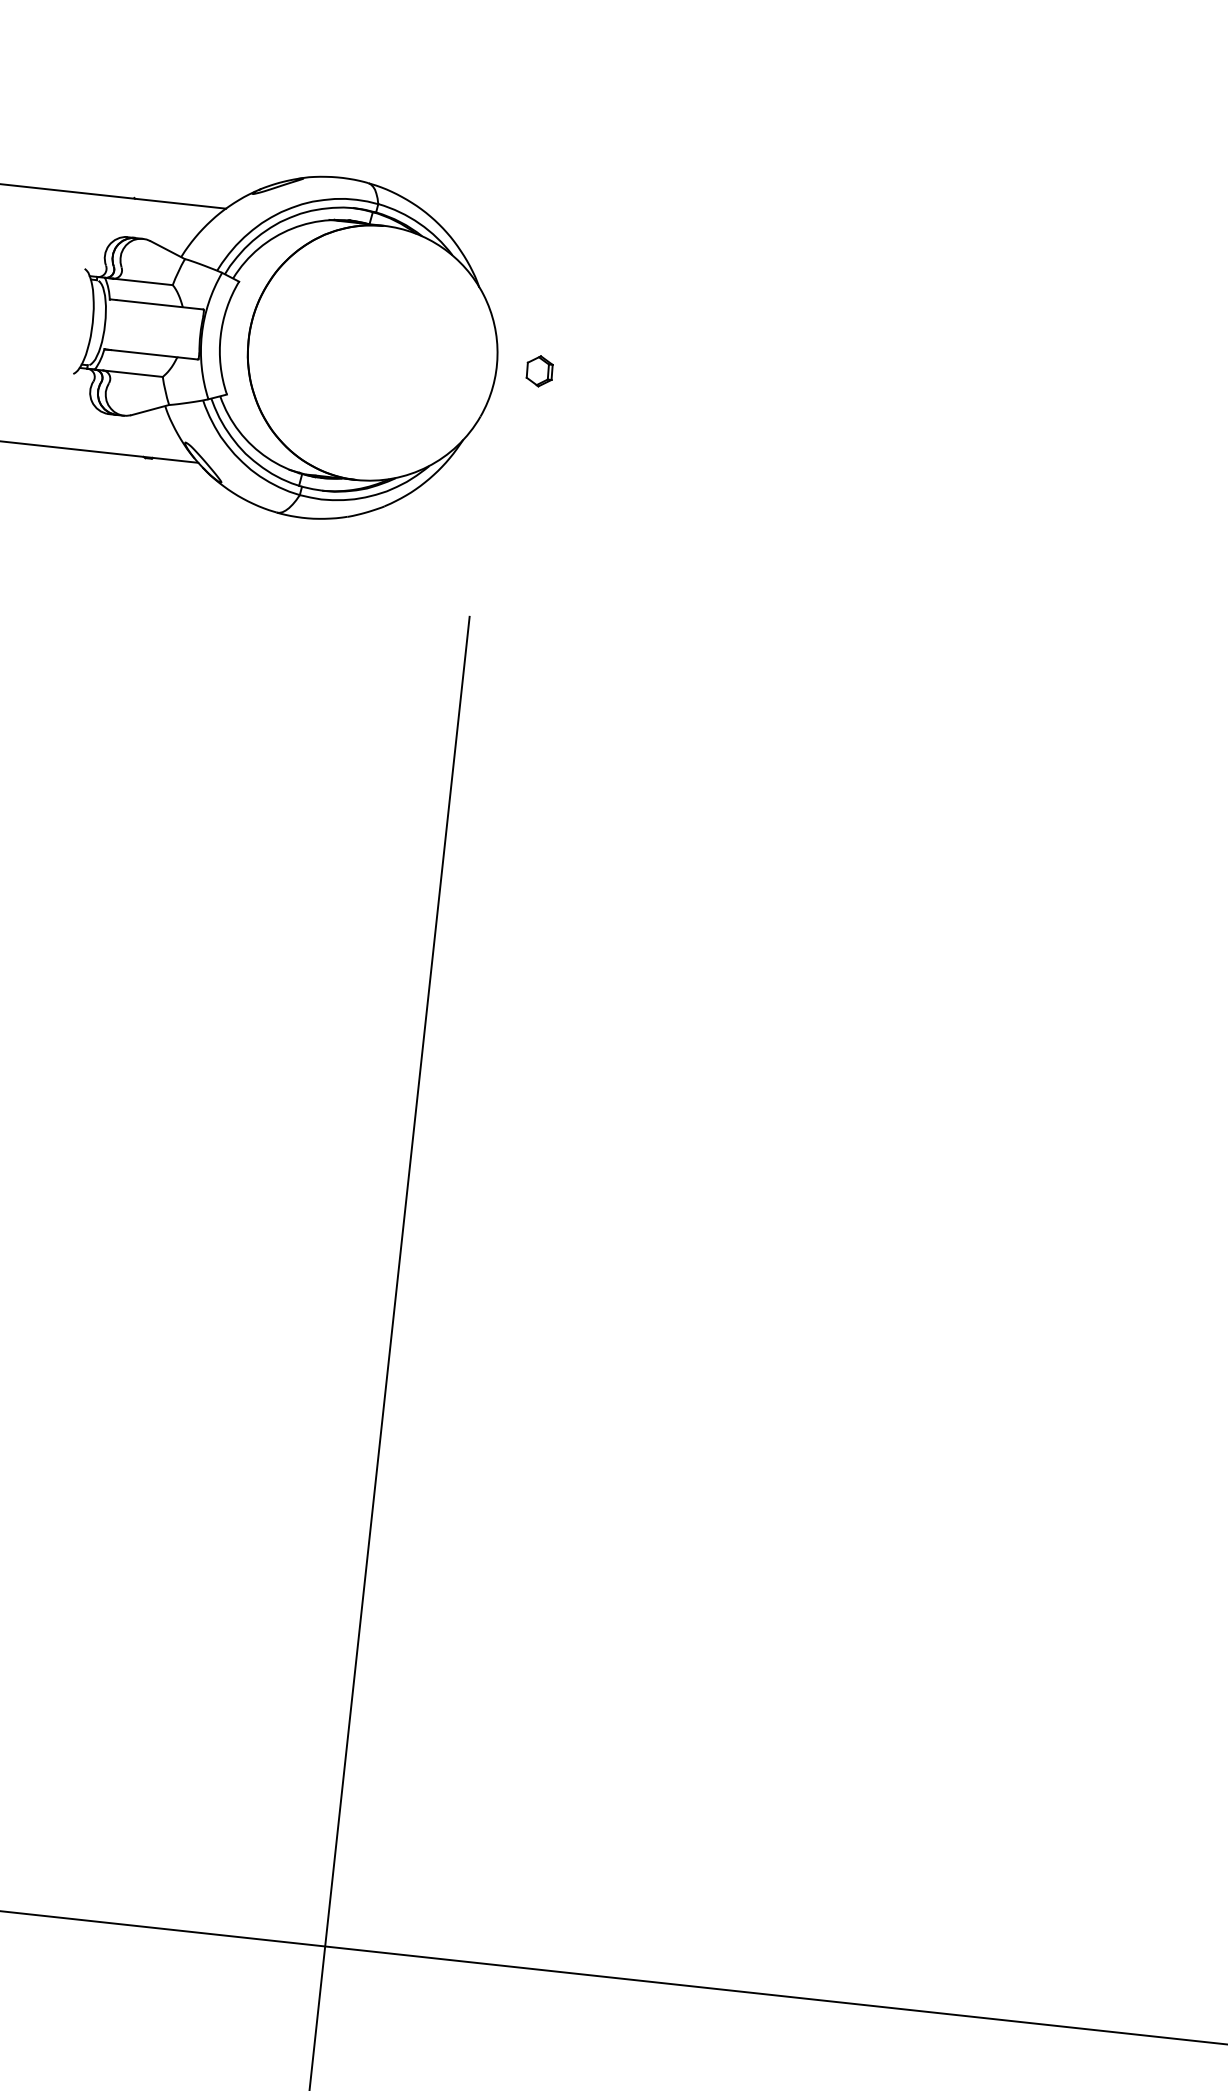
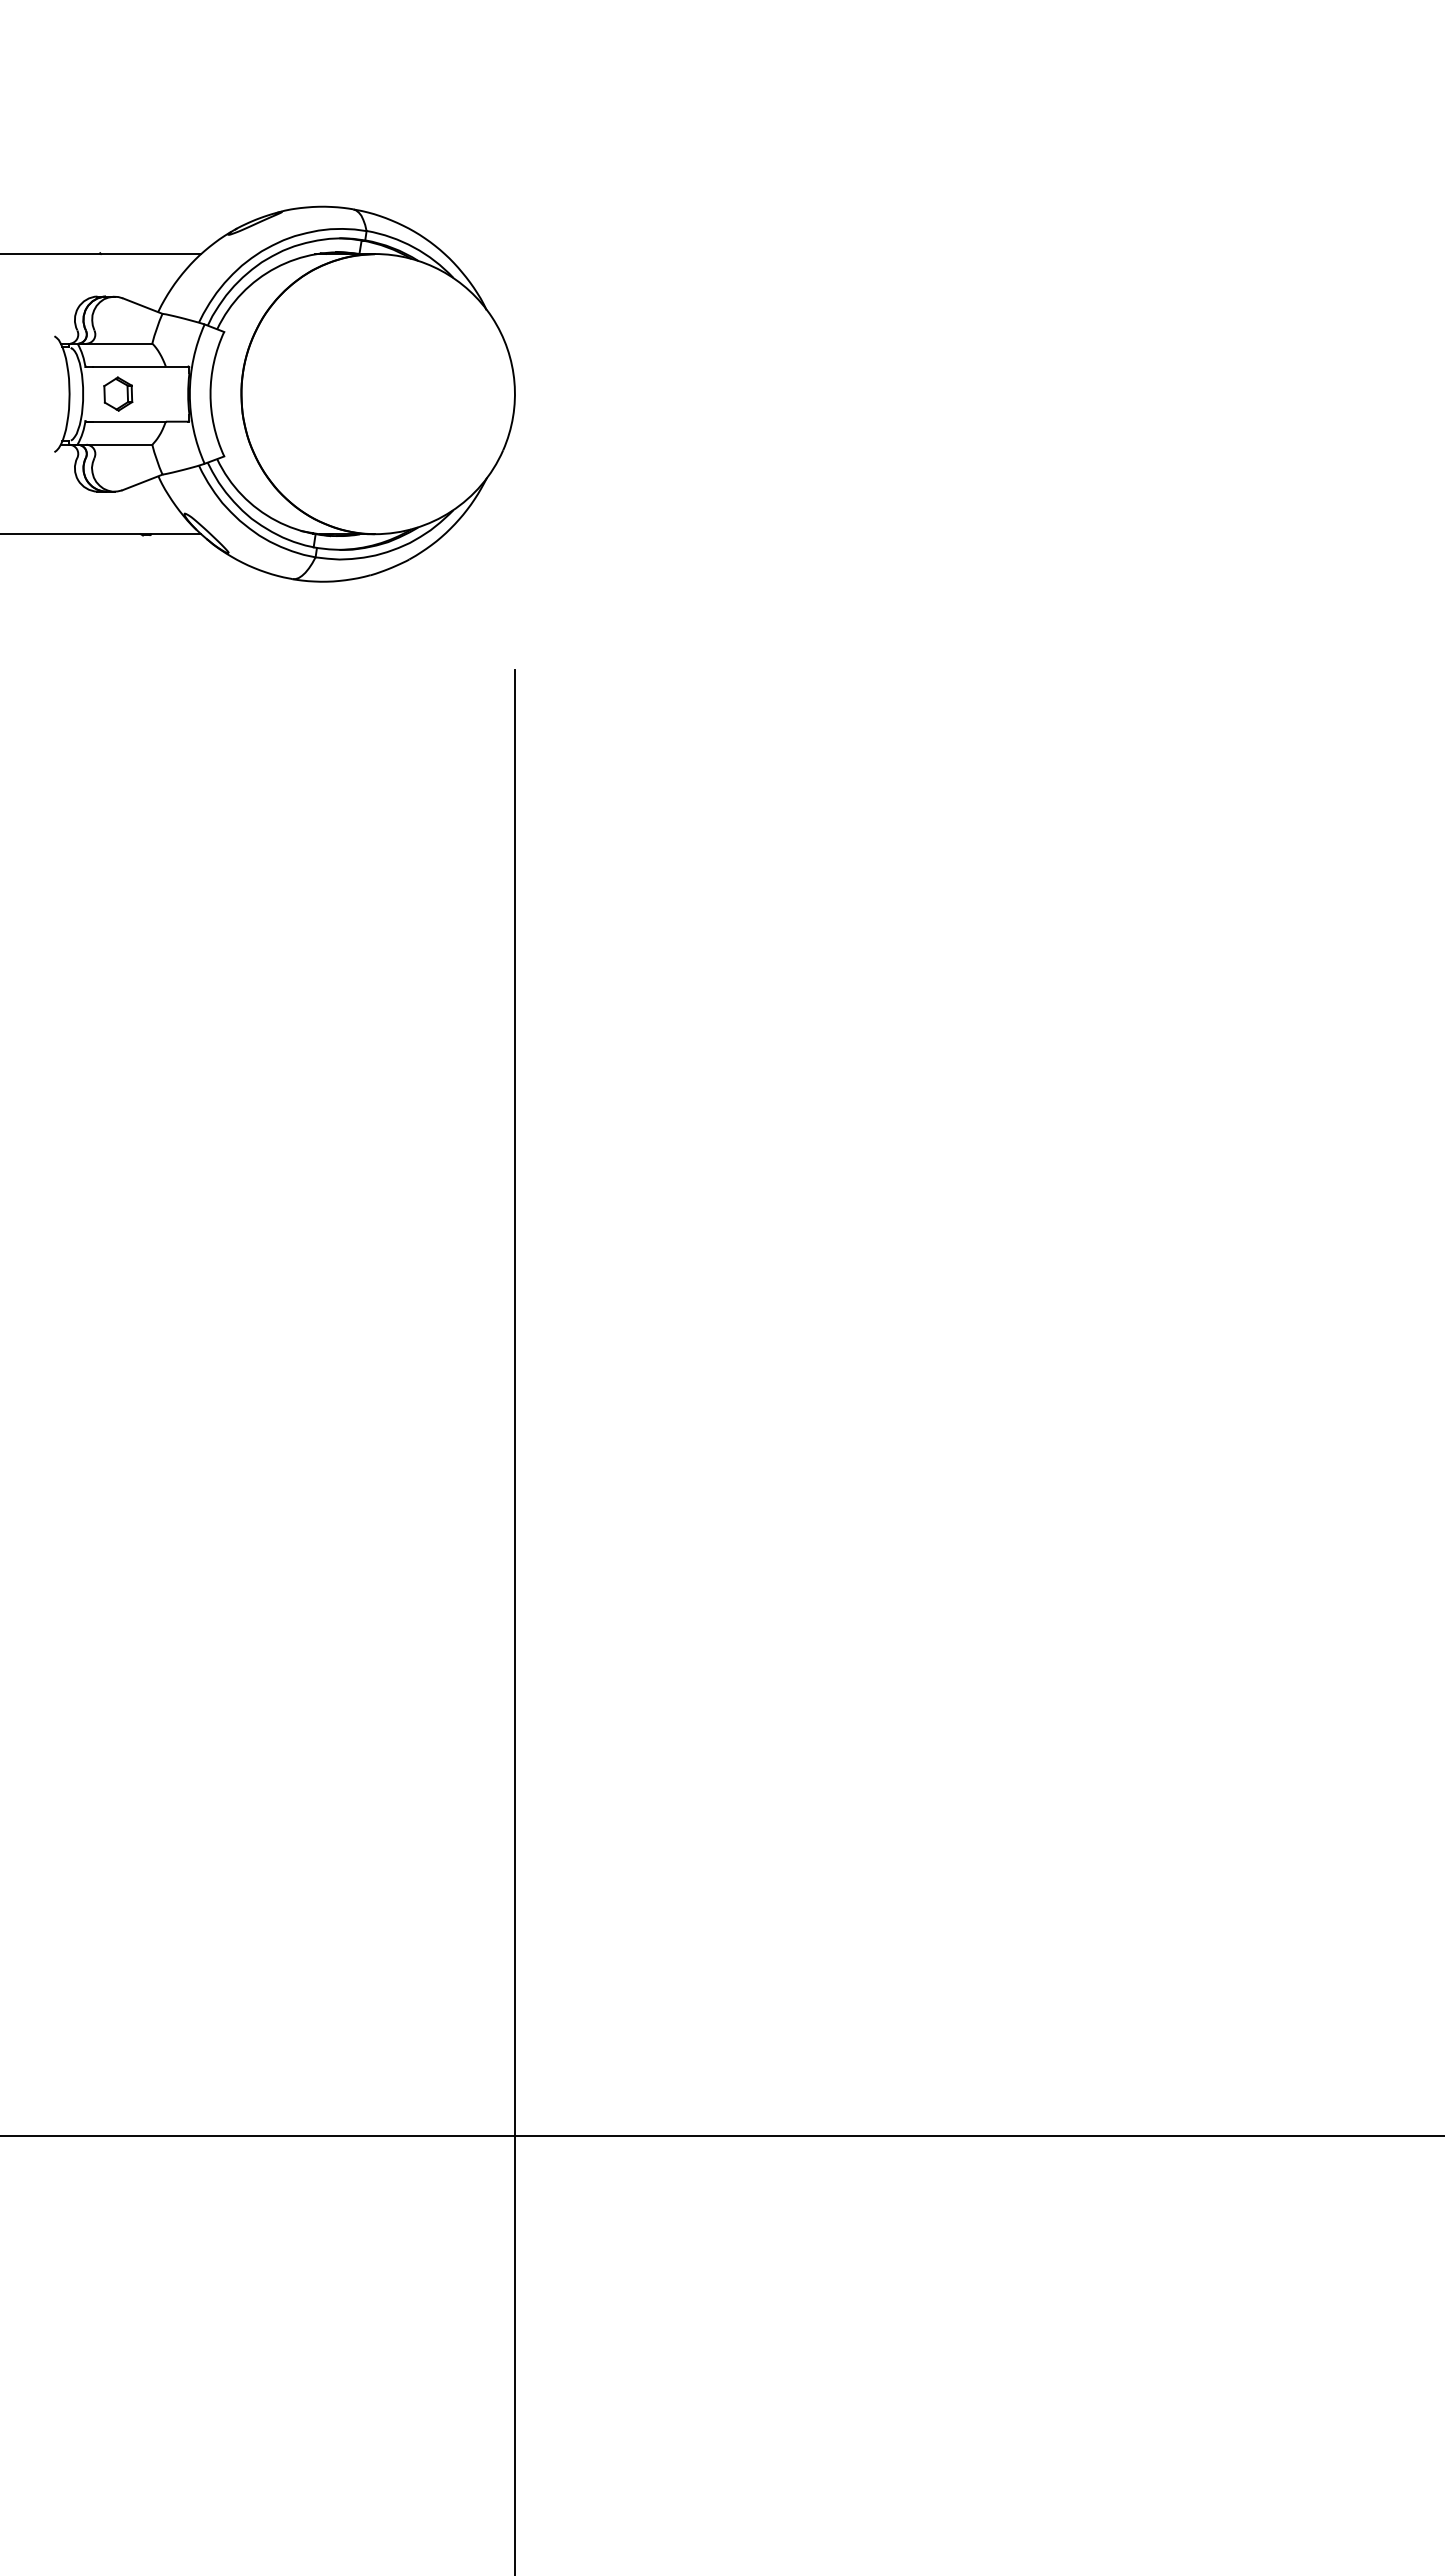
part: (539, 370) -> (118, 393), moved

